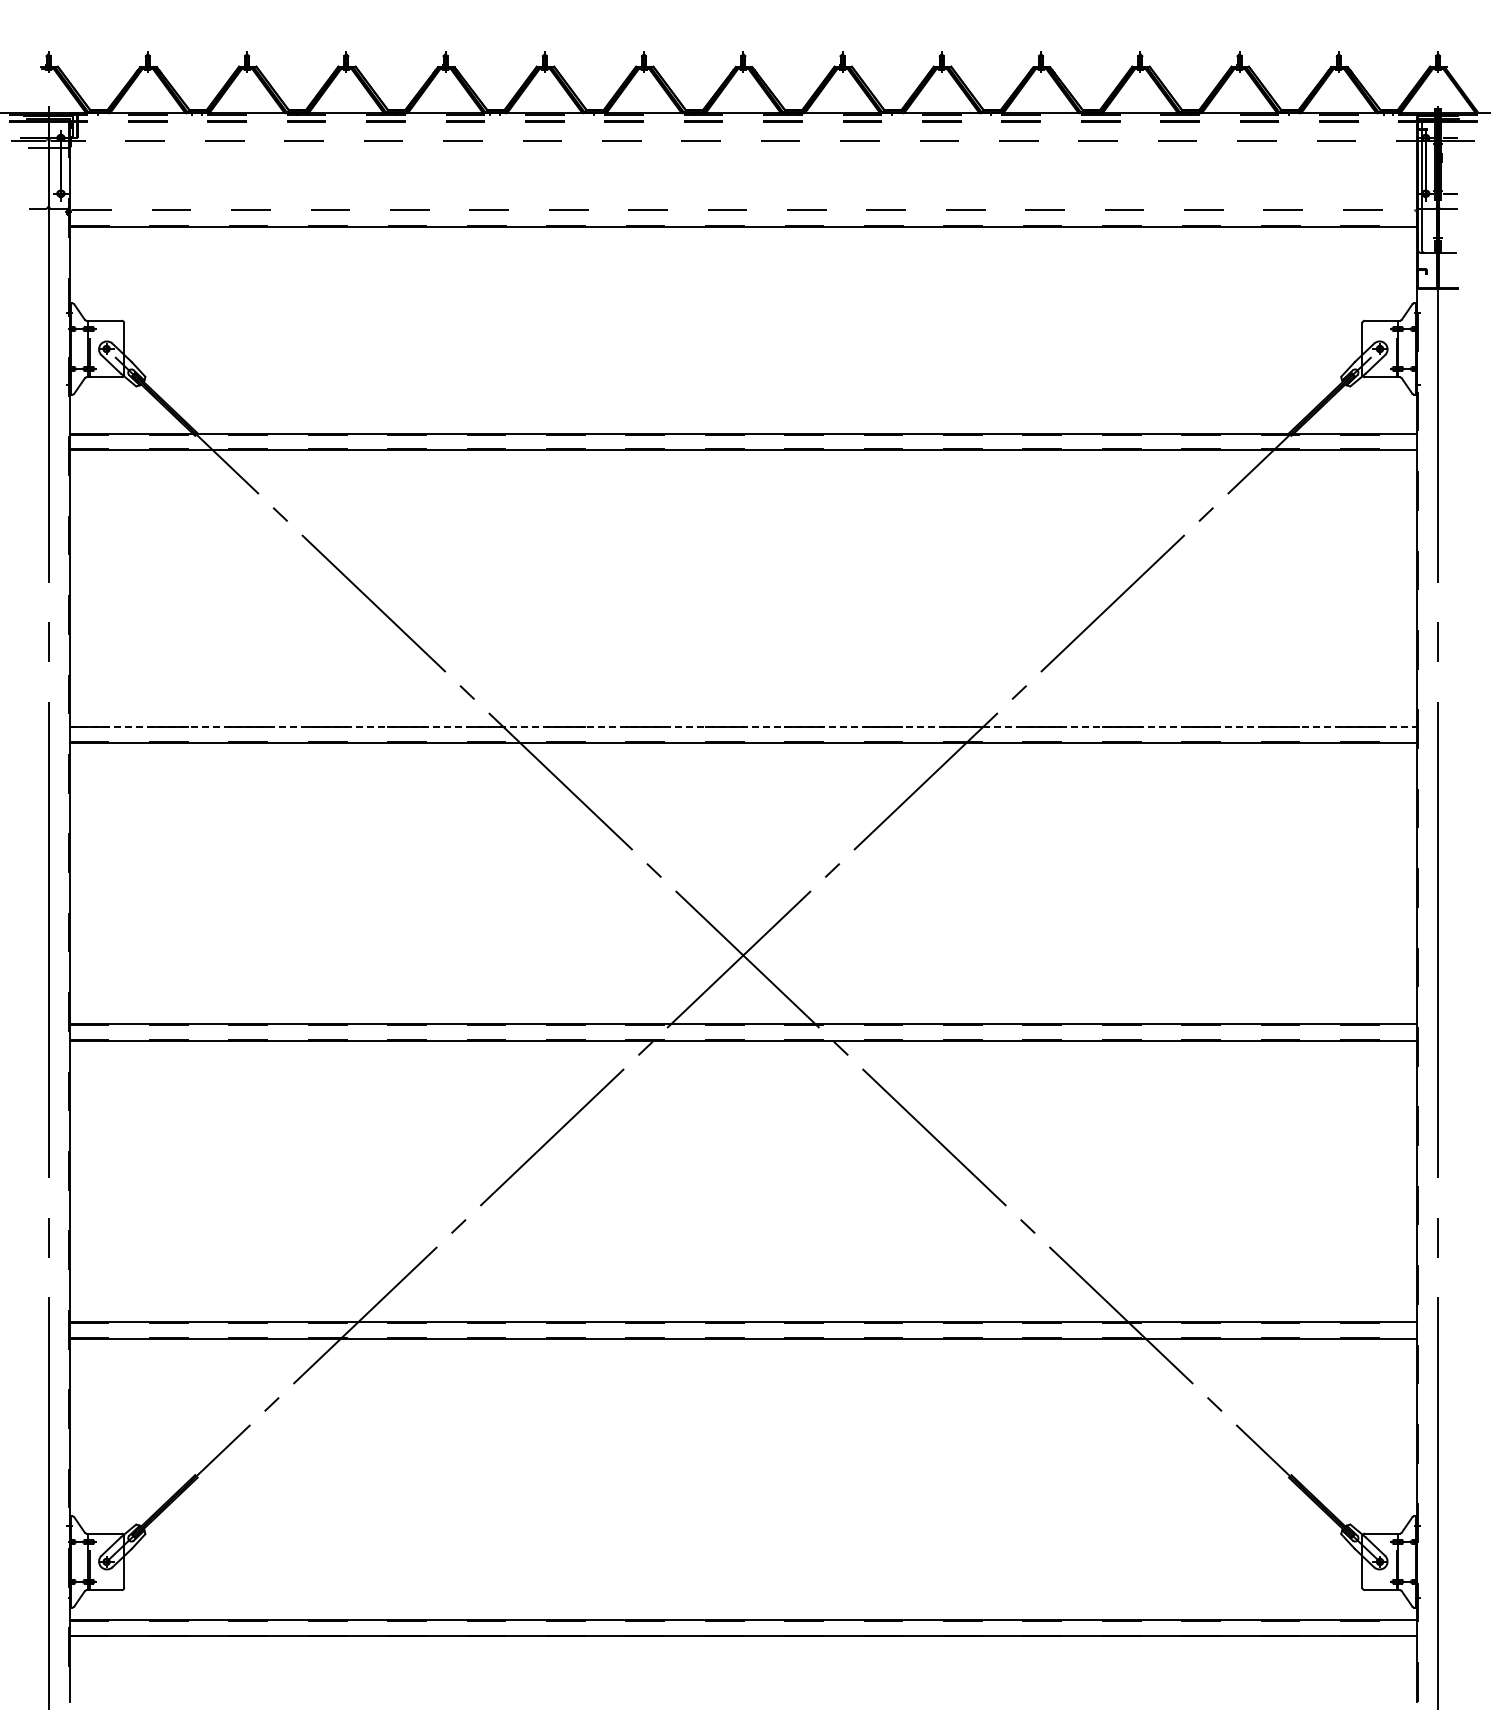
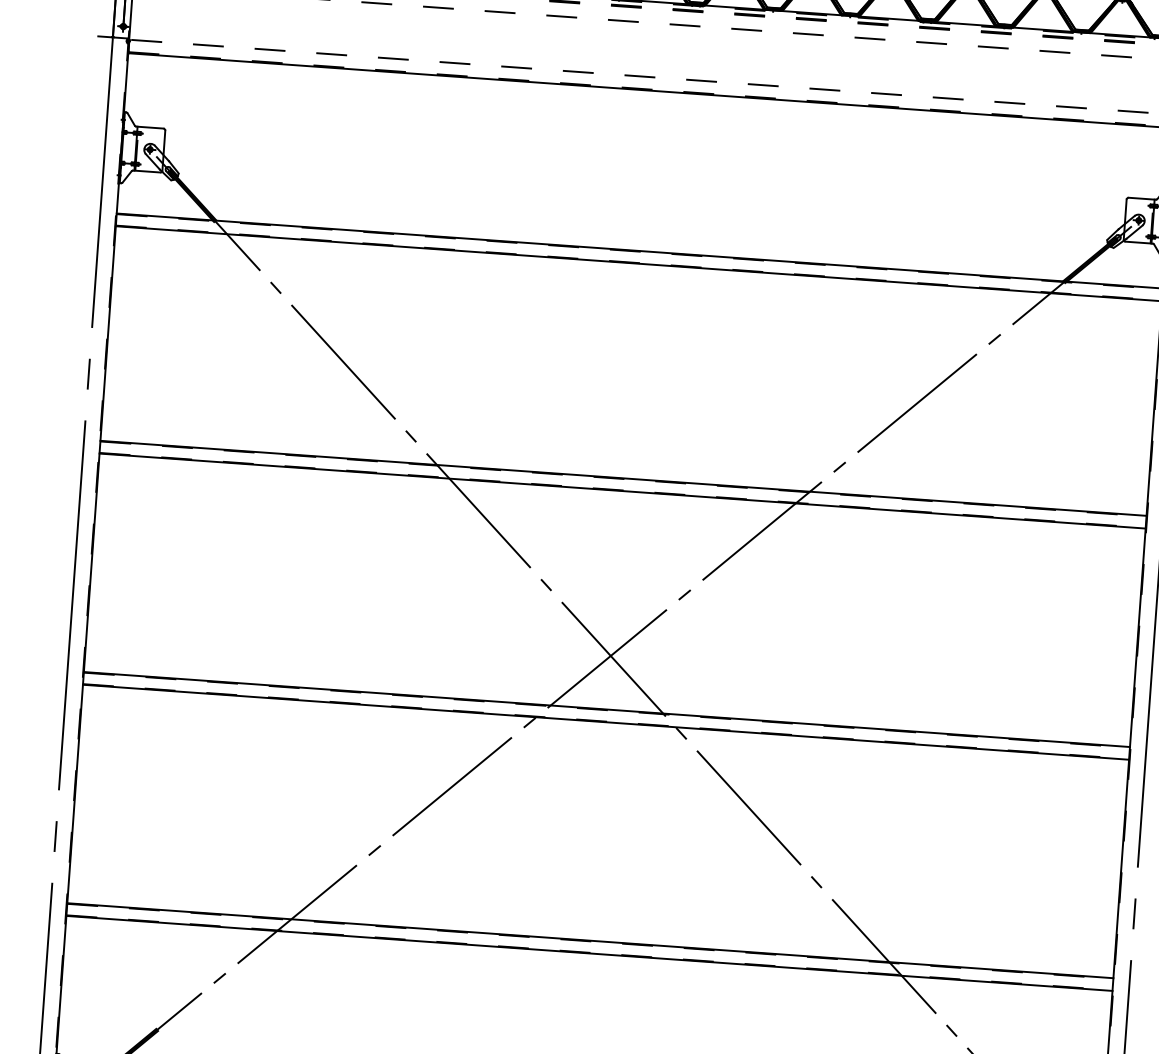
line: (743, 726) -> (623, 478), dashed -> solid

